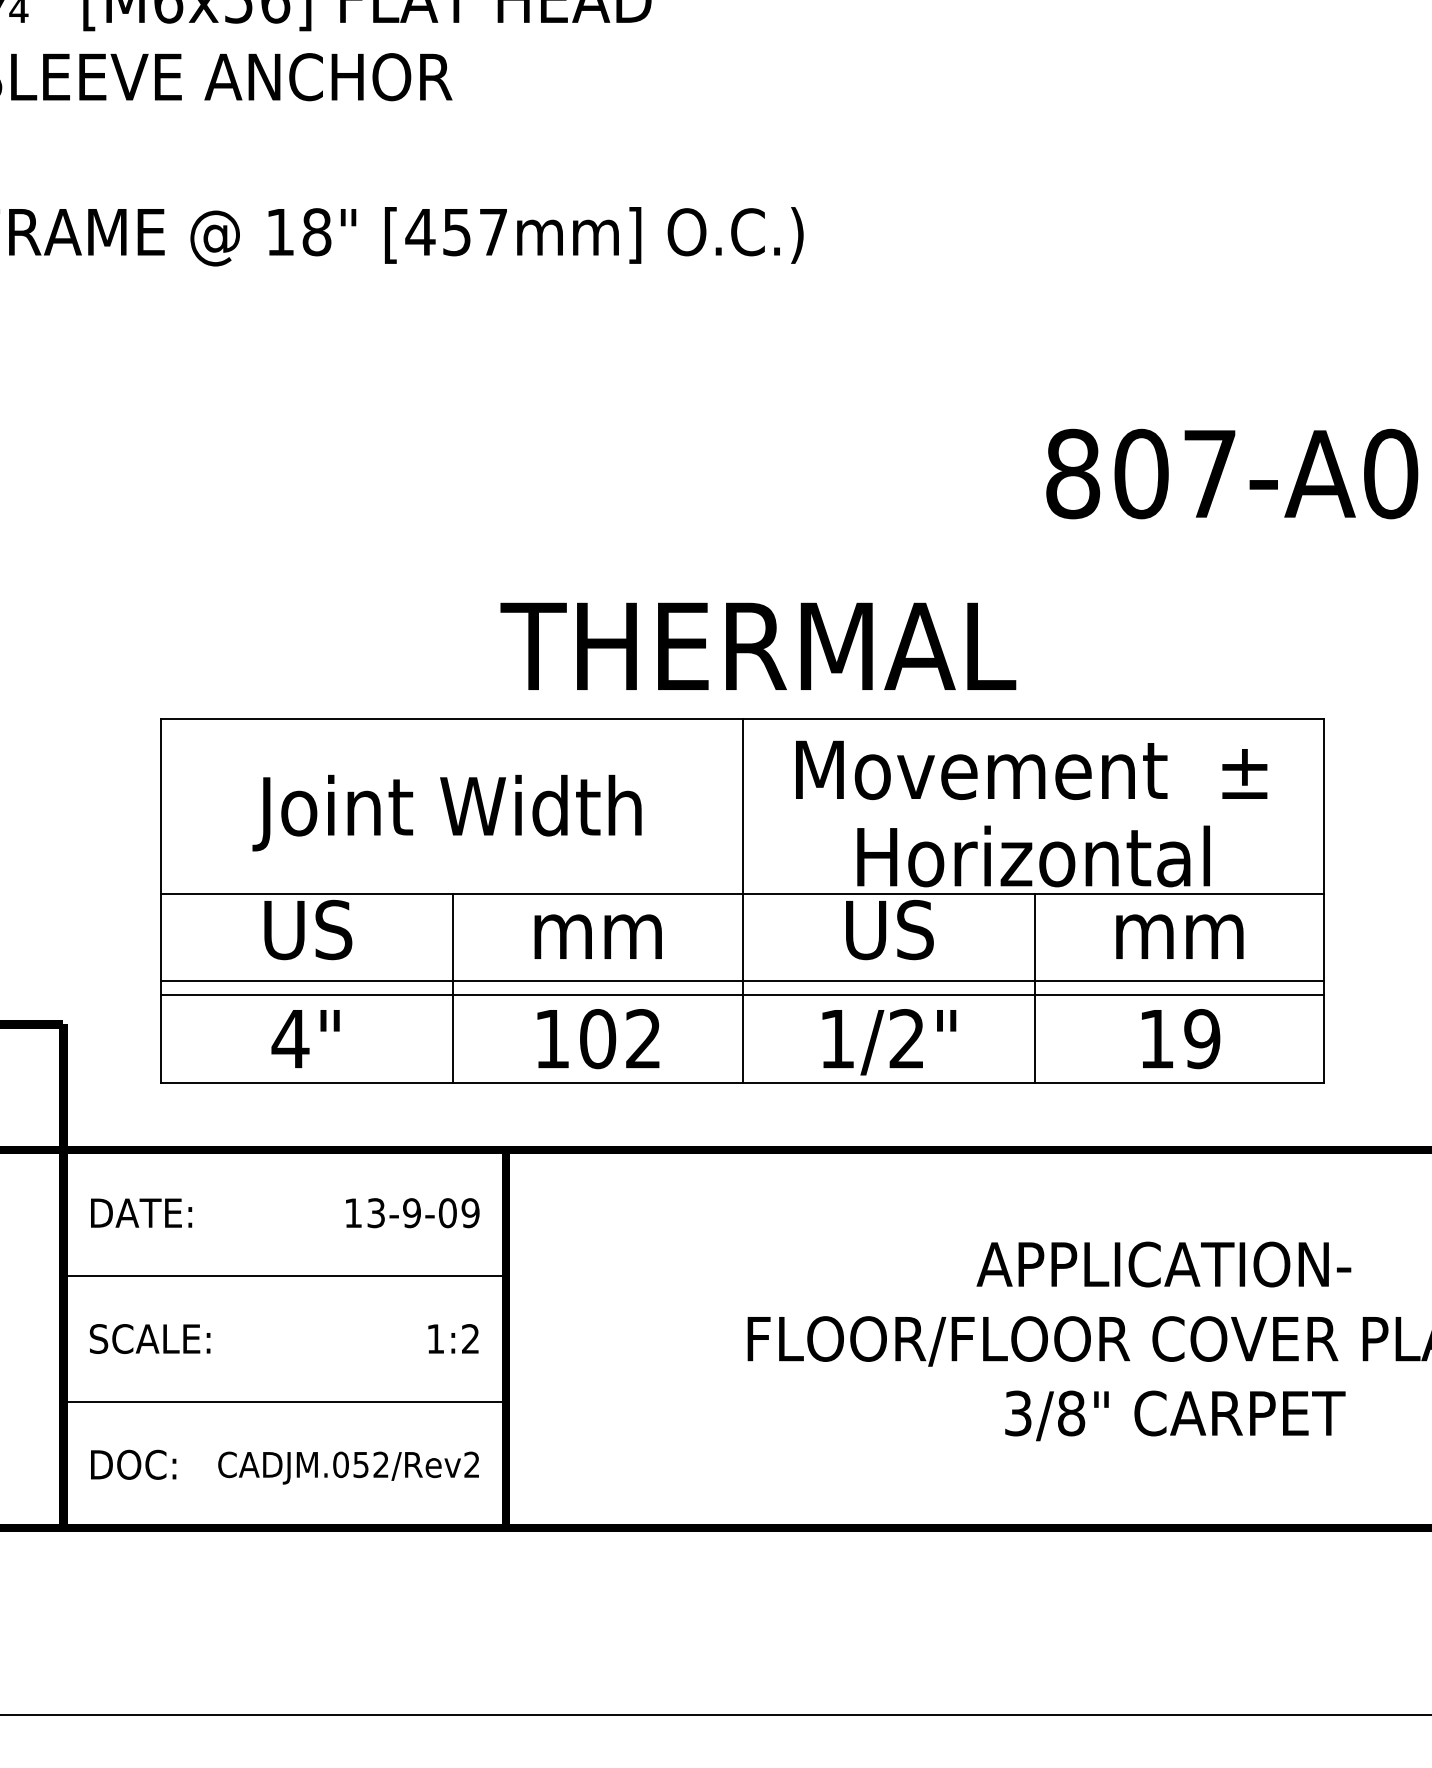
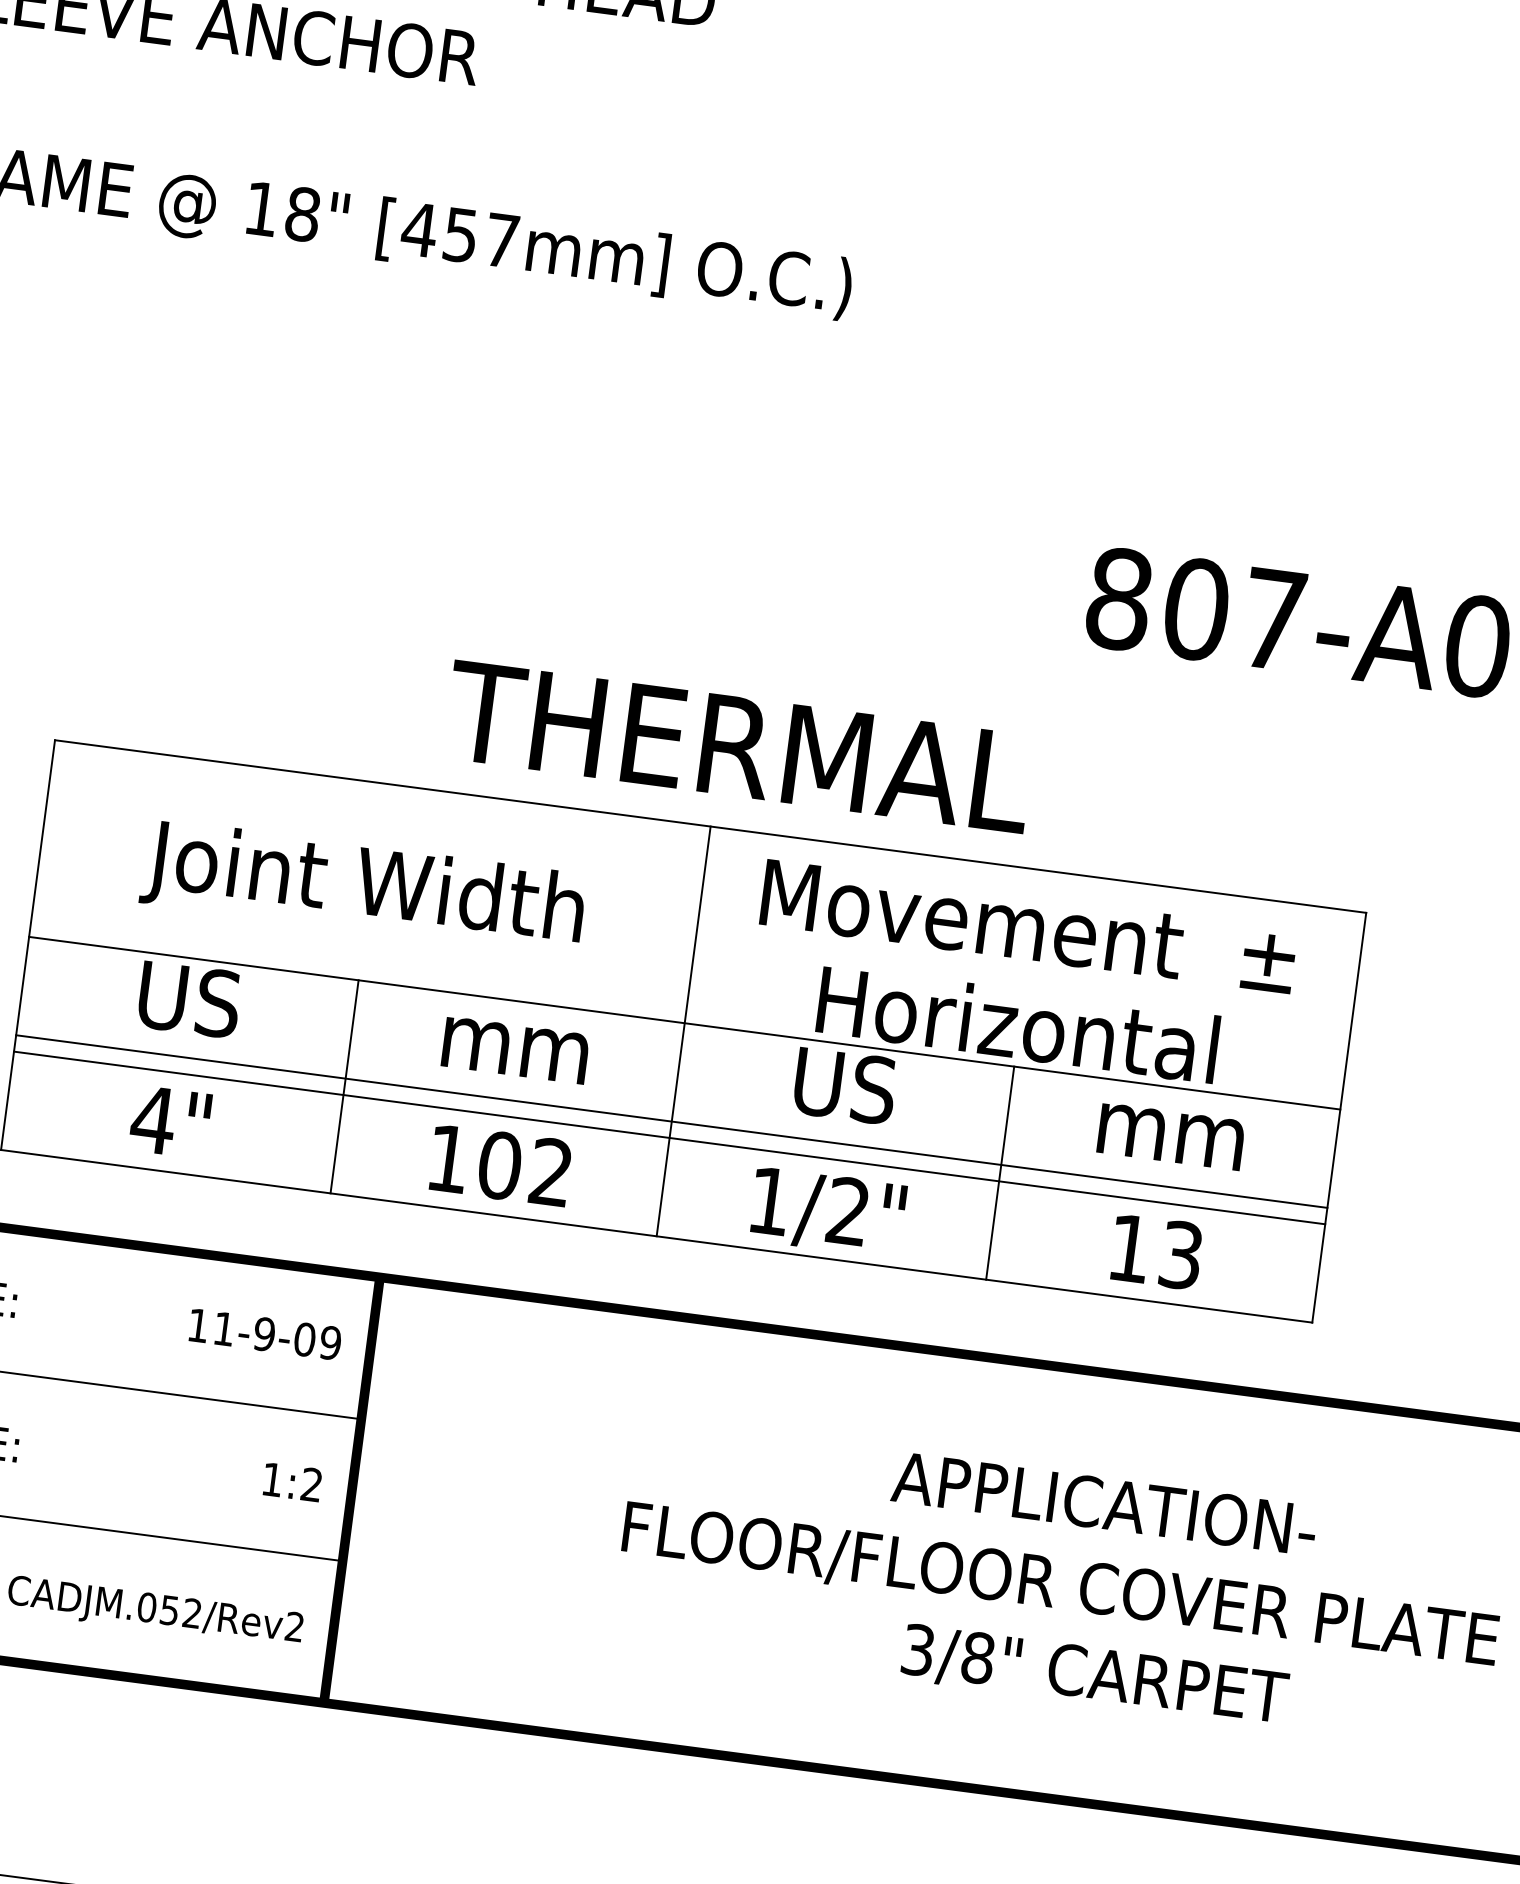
text: (1202, 1039) -> (1181, 1255), 19 -> 13
text: (375, 1213) -> (223, 1329), 13-9-09 -> 11-9-09

